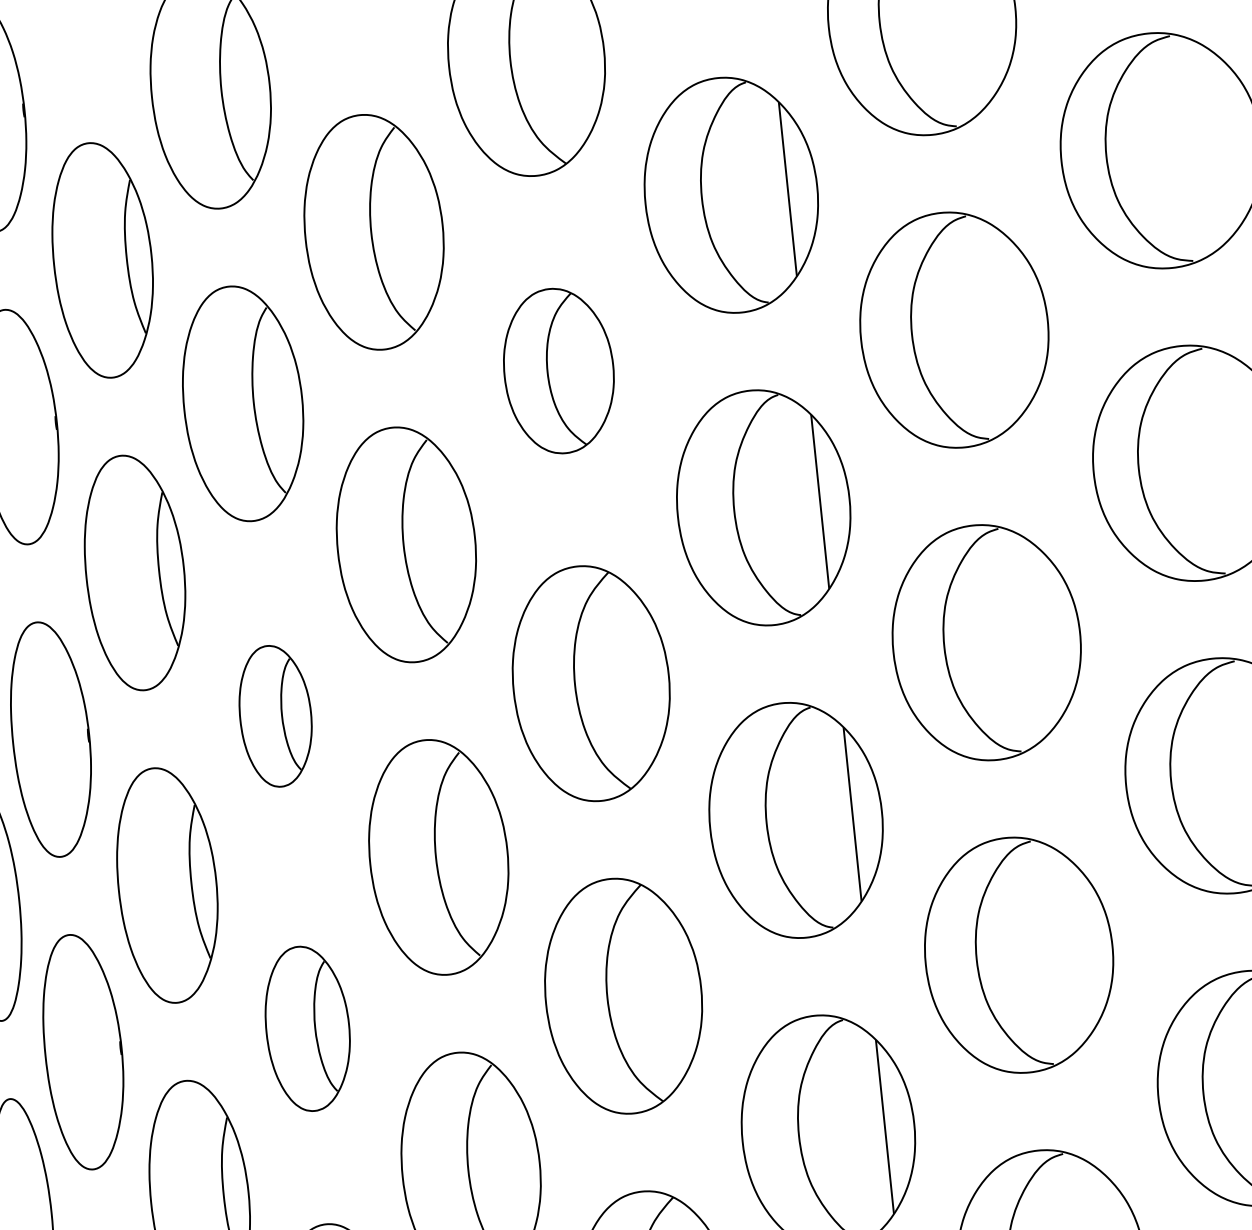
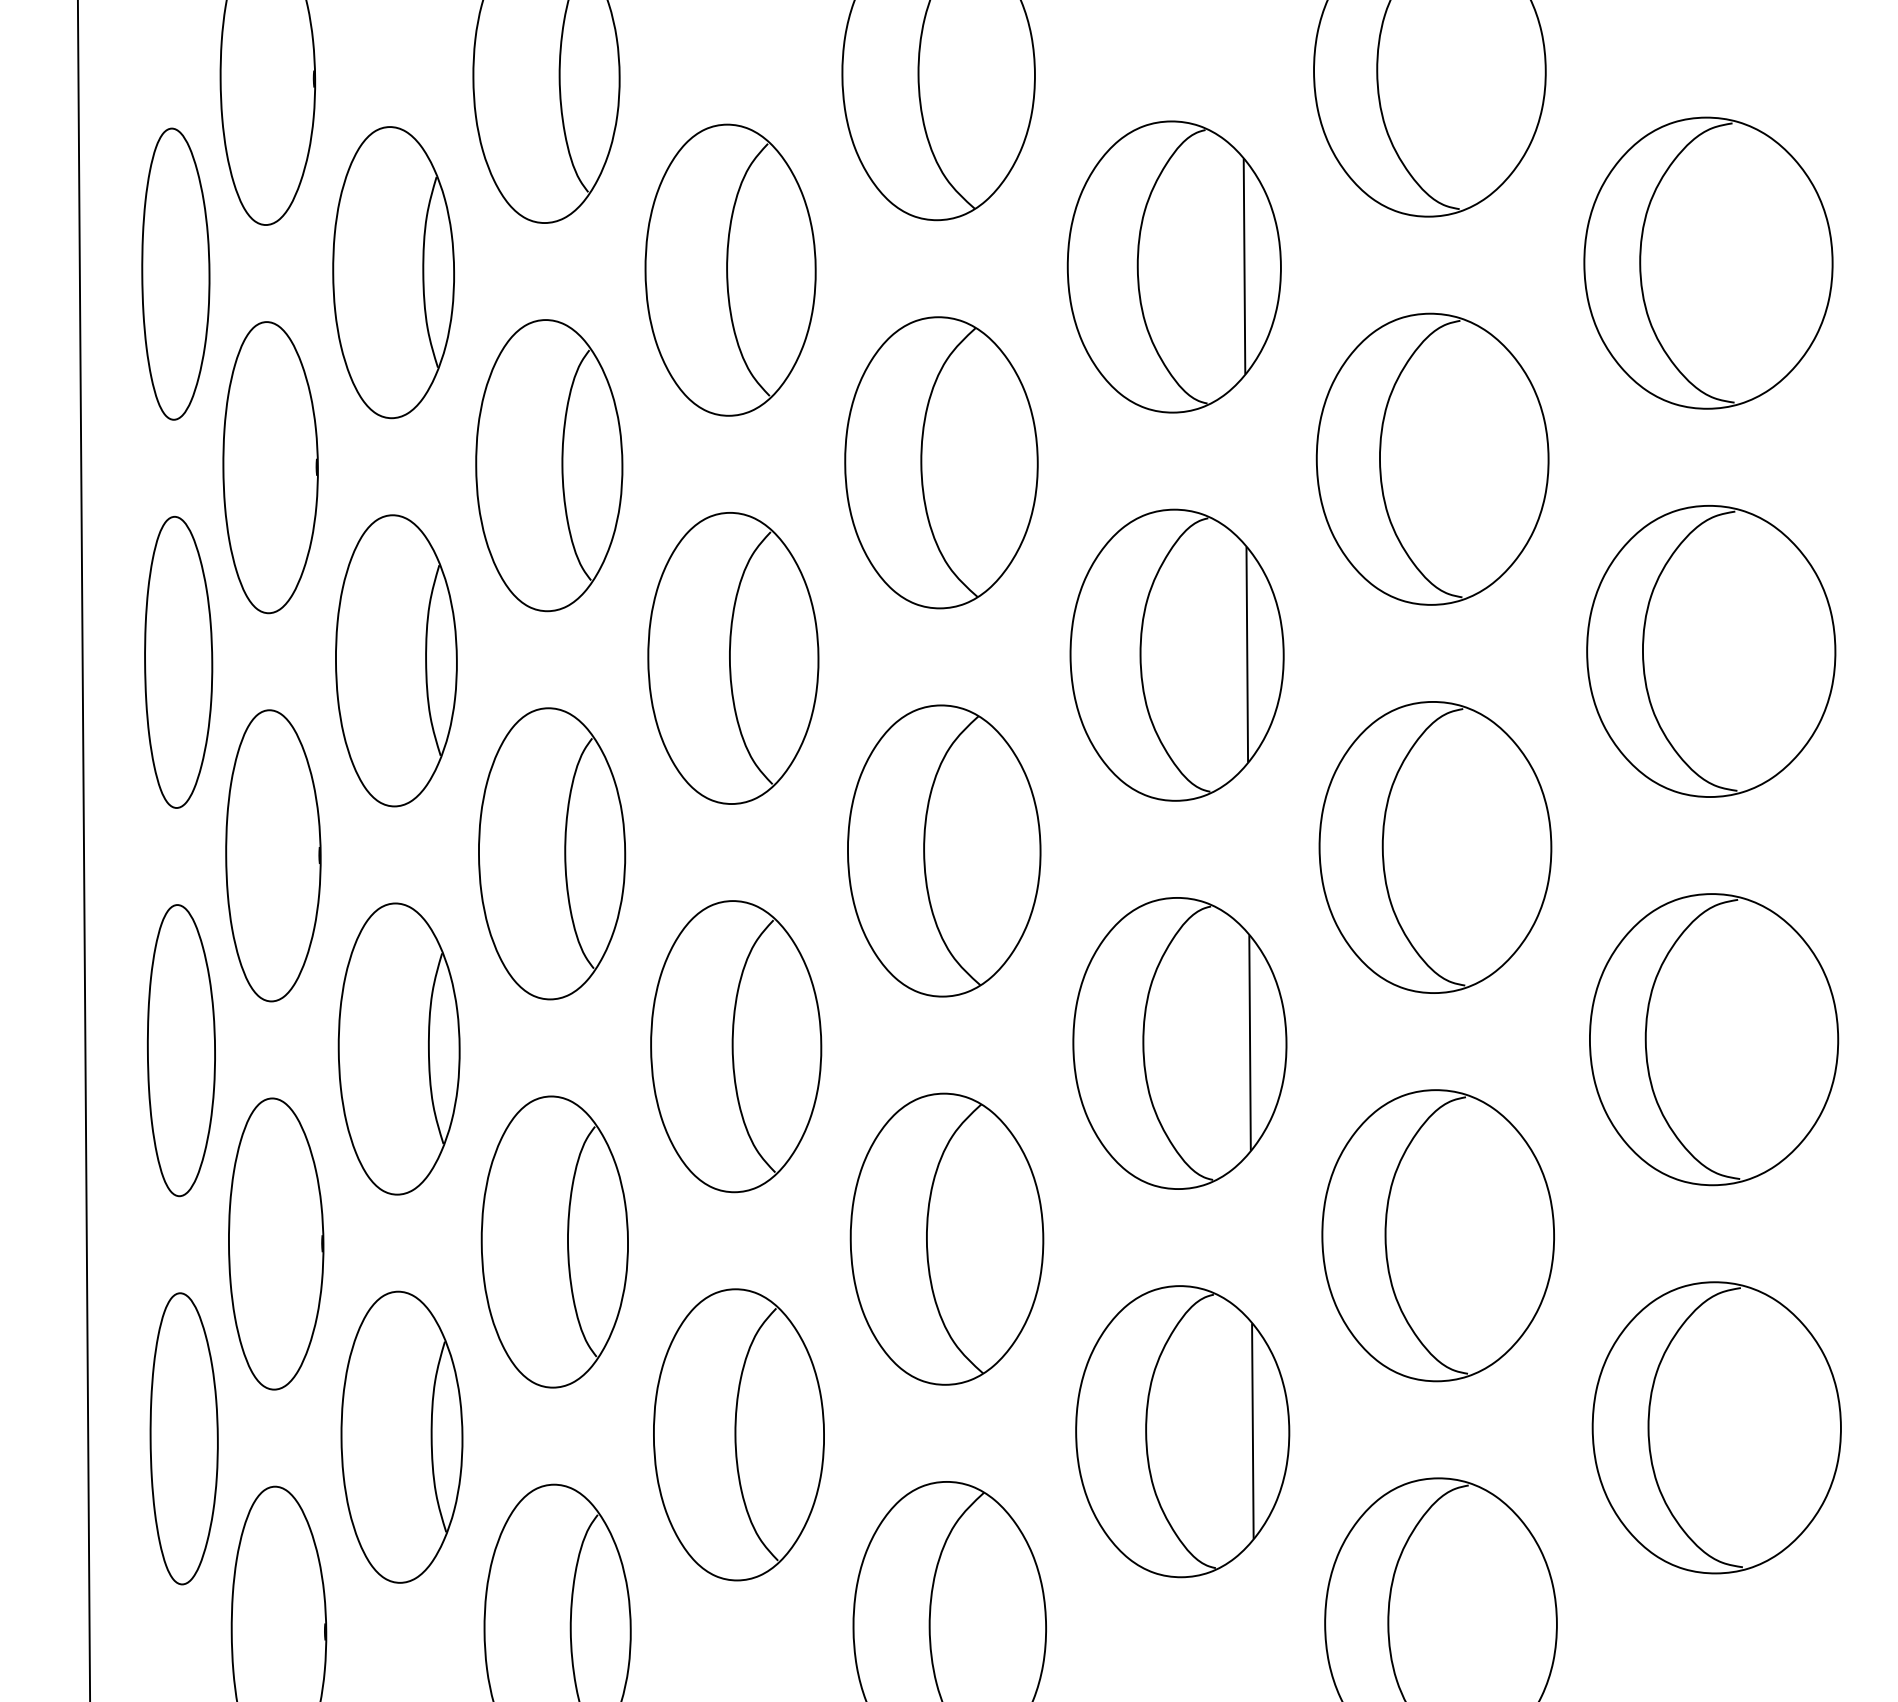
part: (558, 370) -> (941, 462), size x1.43
part: (275, 715) -> (552, 853), size x1.67
part: (307, 1028) -> (554, 1241), size x1.43

